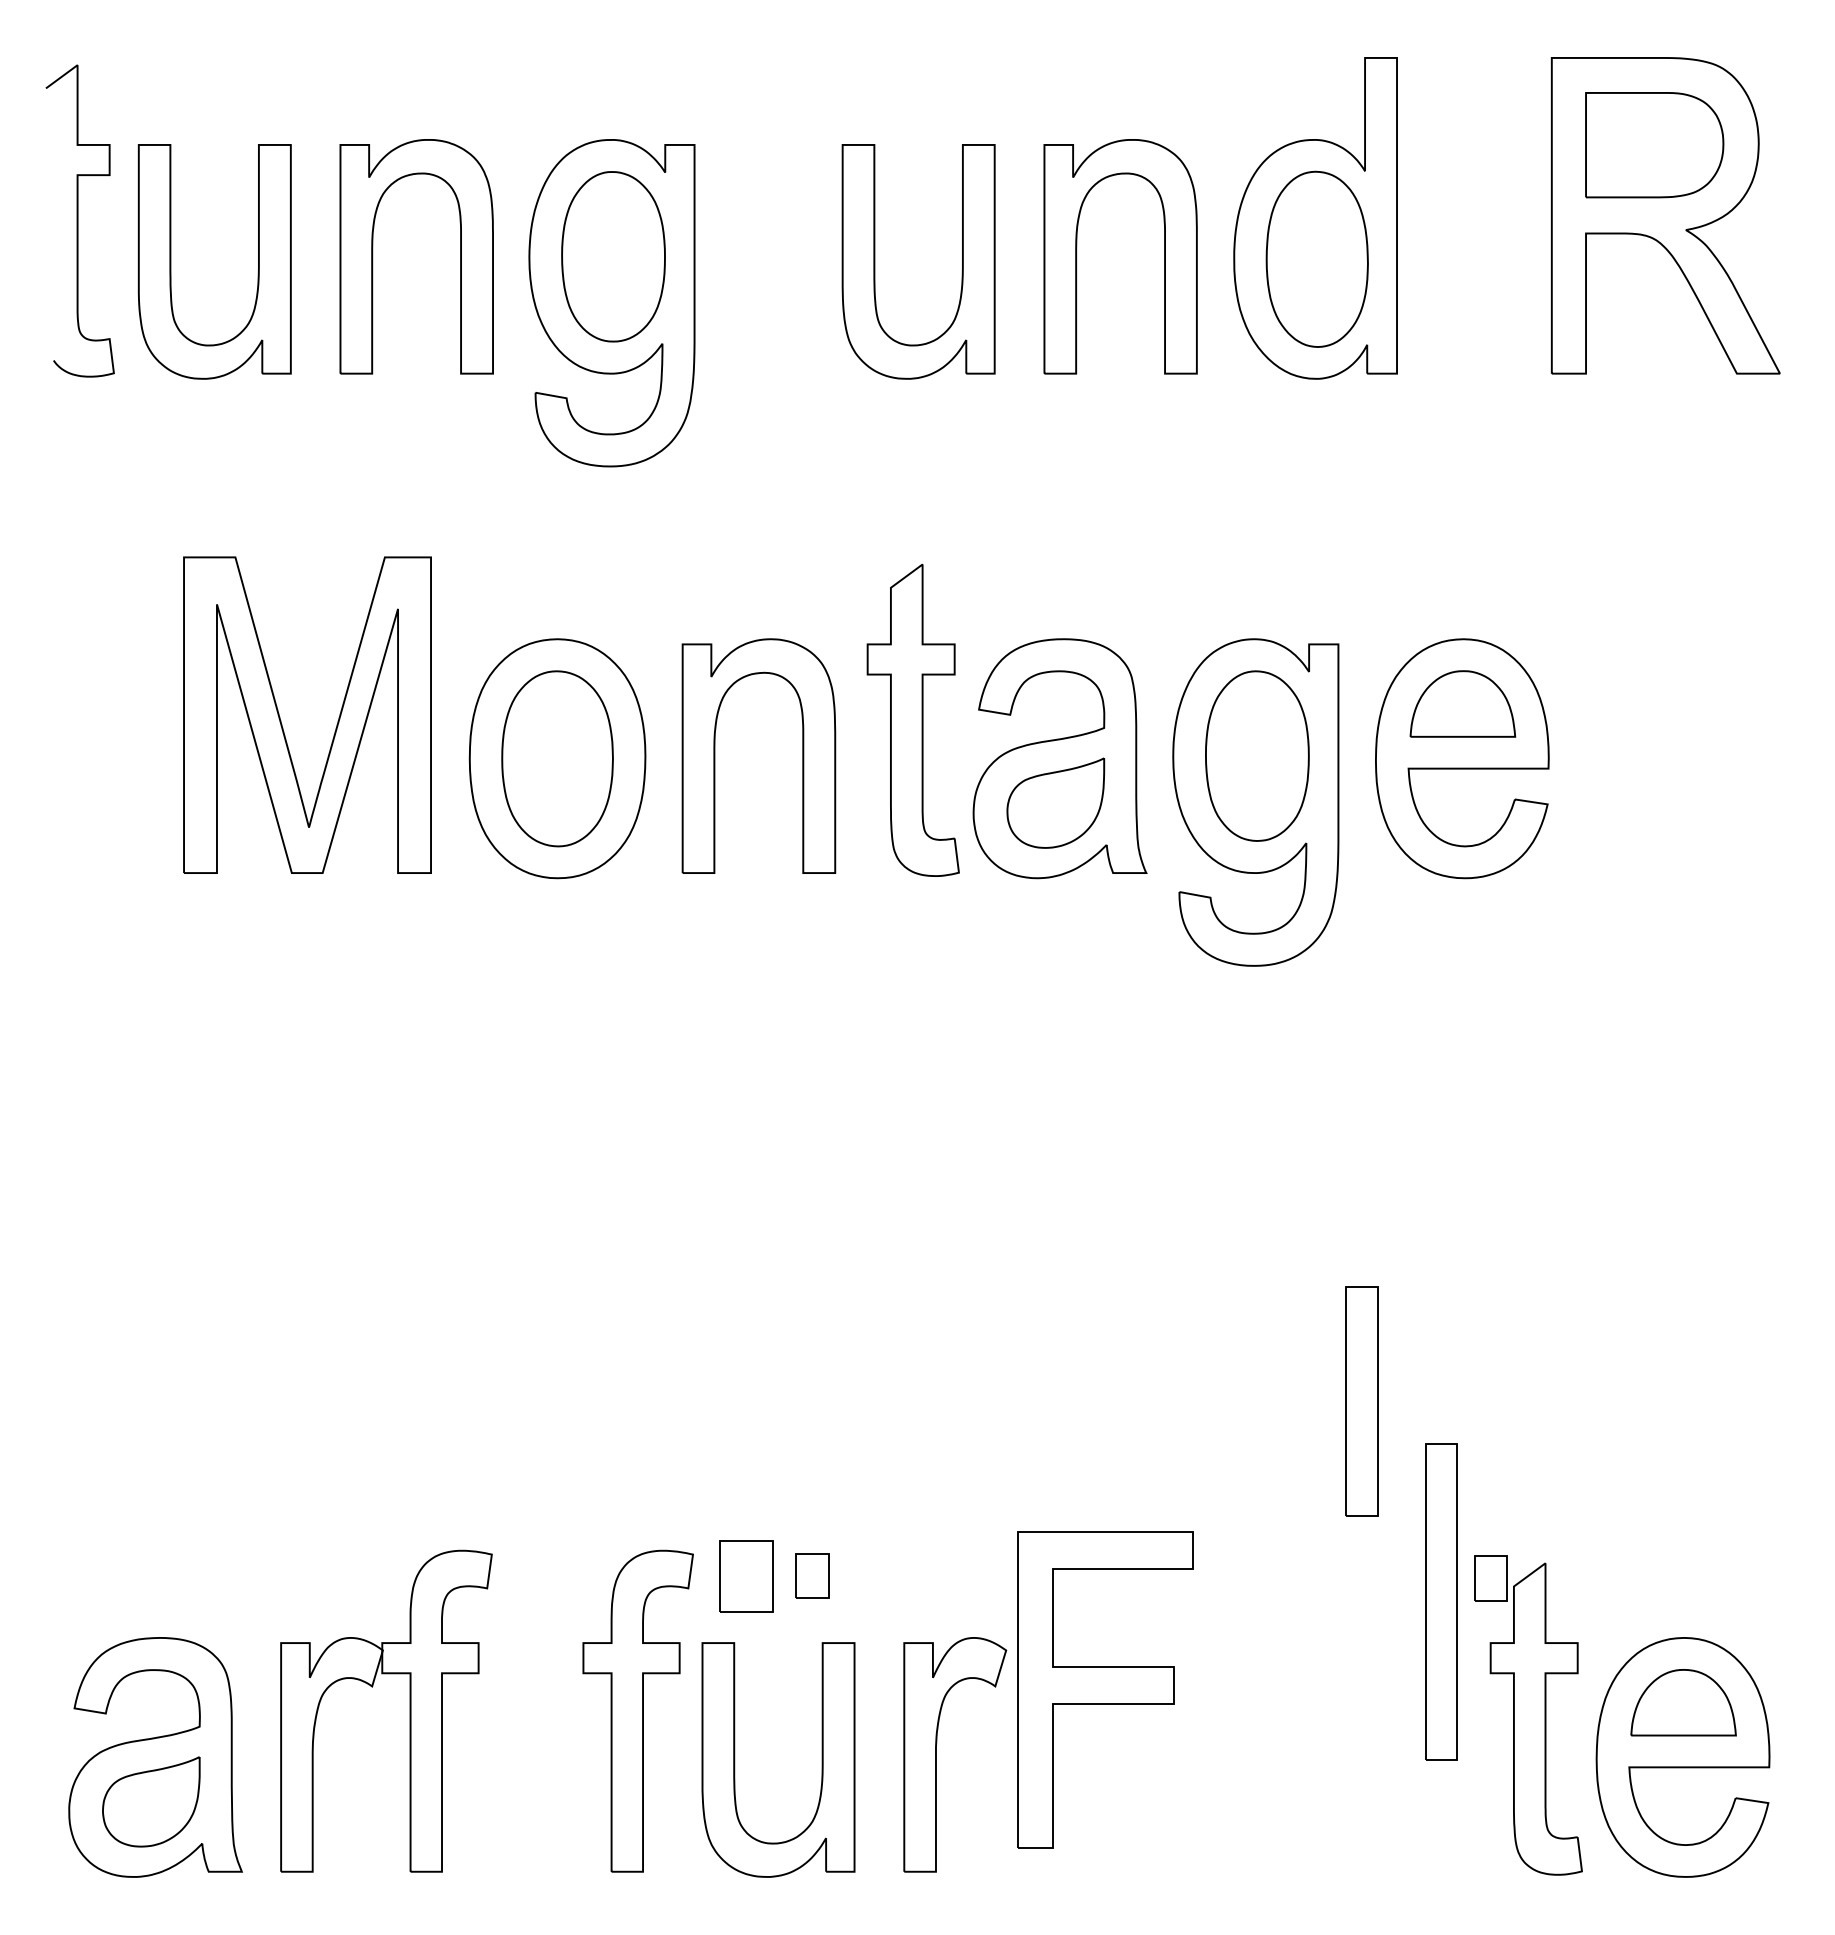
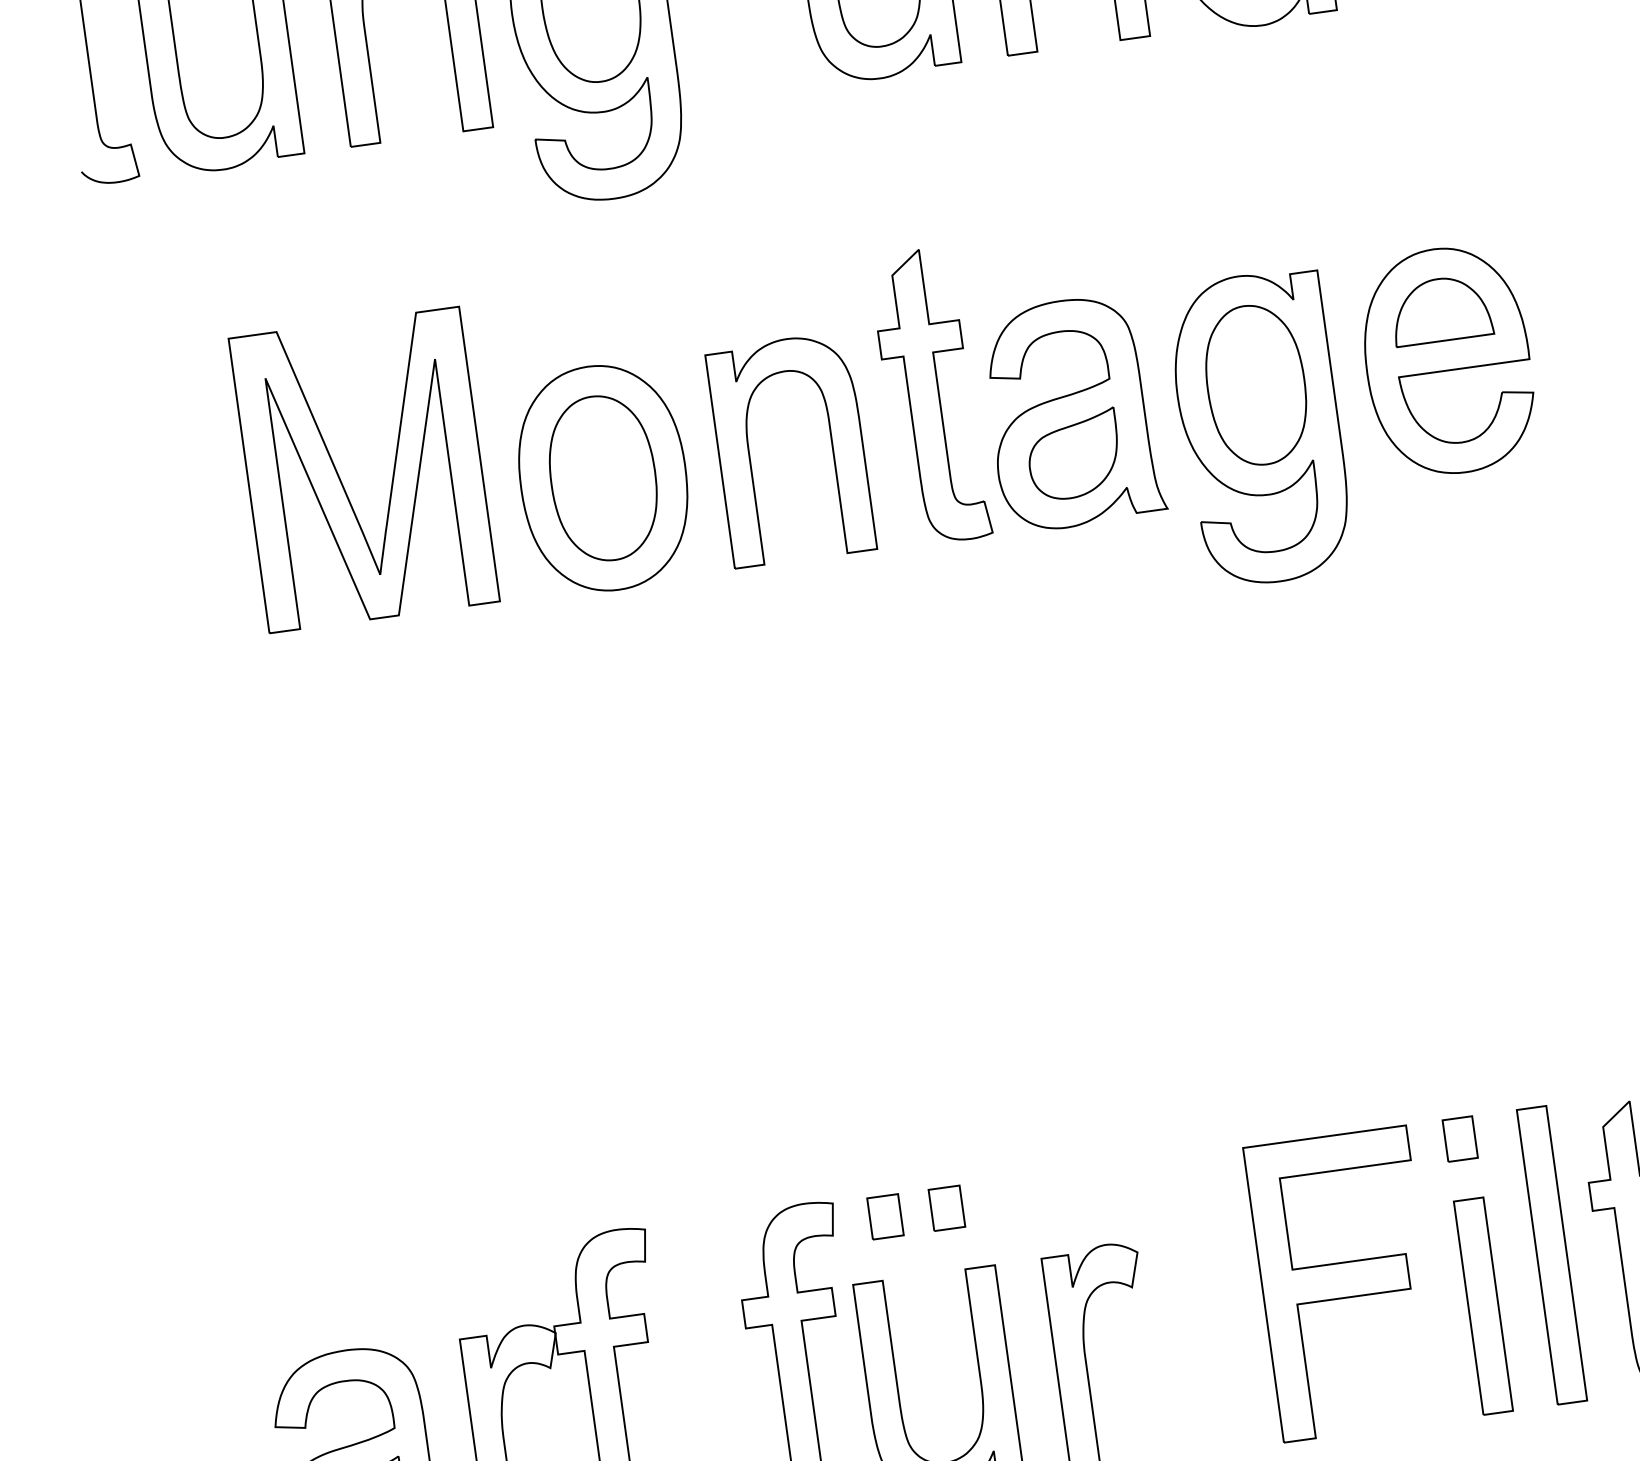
part: (1361, 1401) -> (1483, 1306), moved
part: (746, 1575) -> (885, 1216), size x0.62
part: (1490, 1578) -> (1459, 1139), moved
part: (1441, 1601) -> (1552, 1254), moved
part: (1105, 1689) -> (1344, 1283), moved

